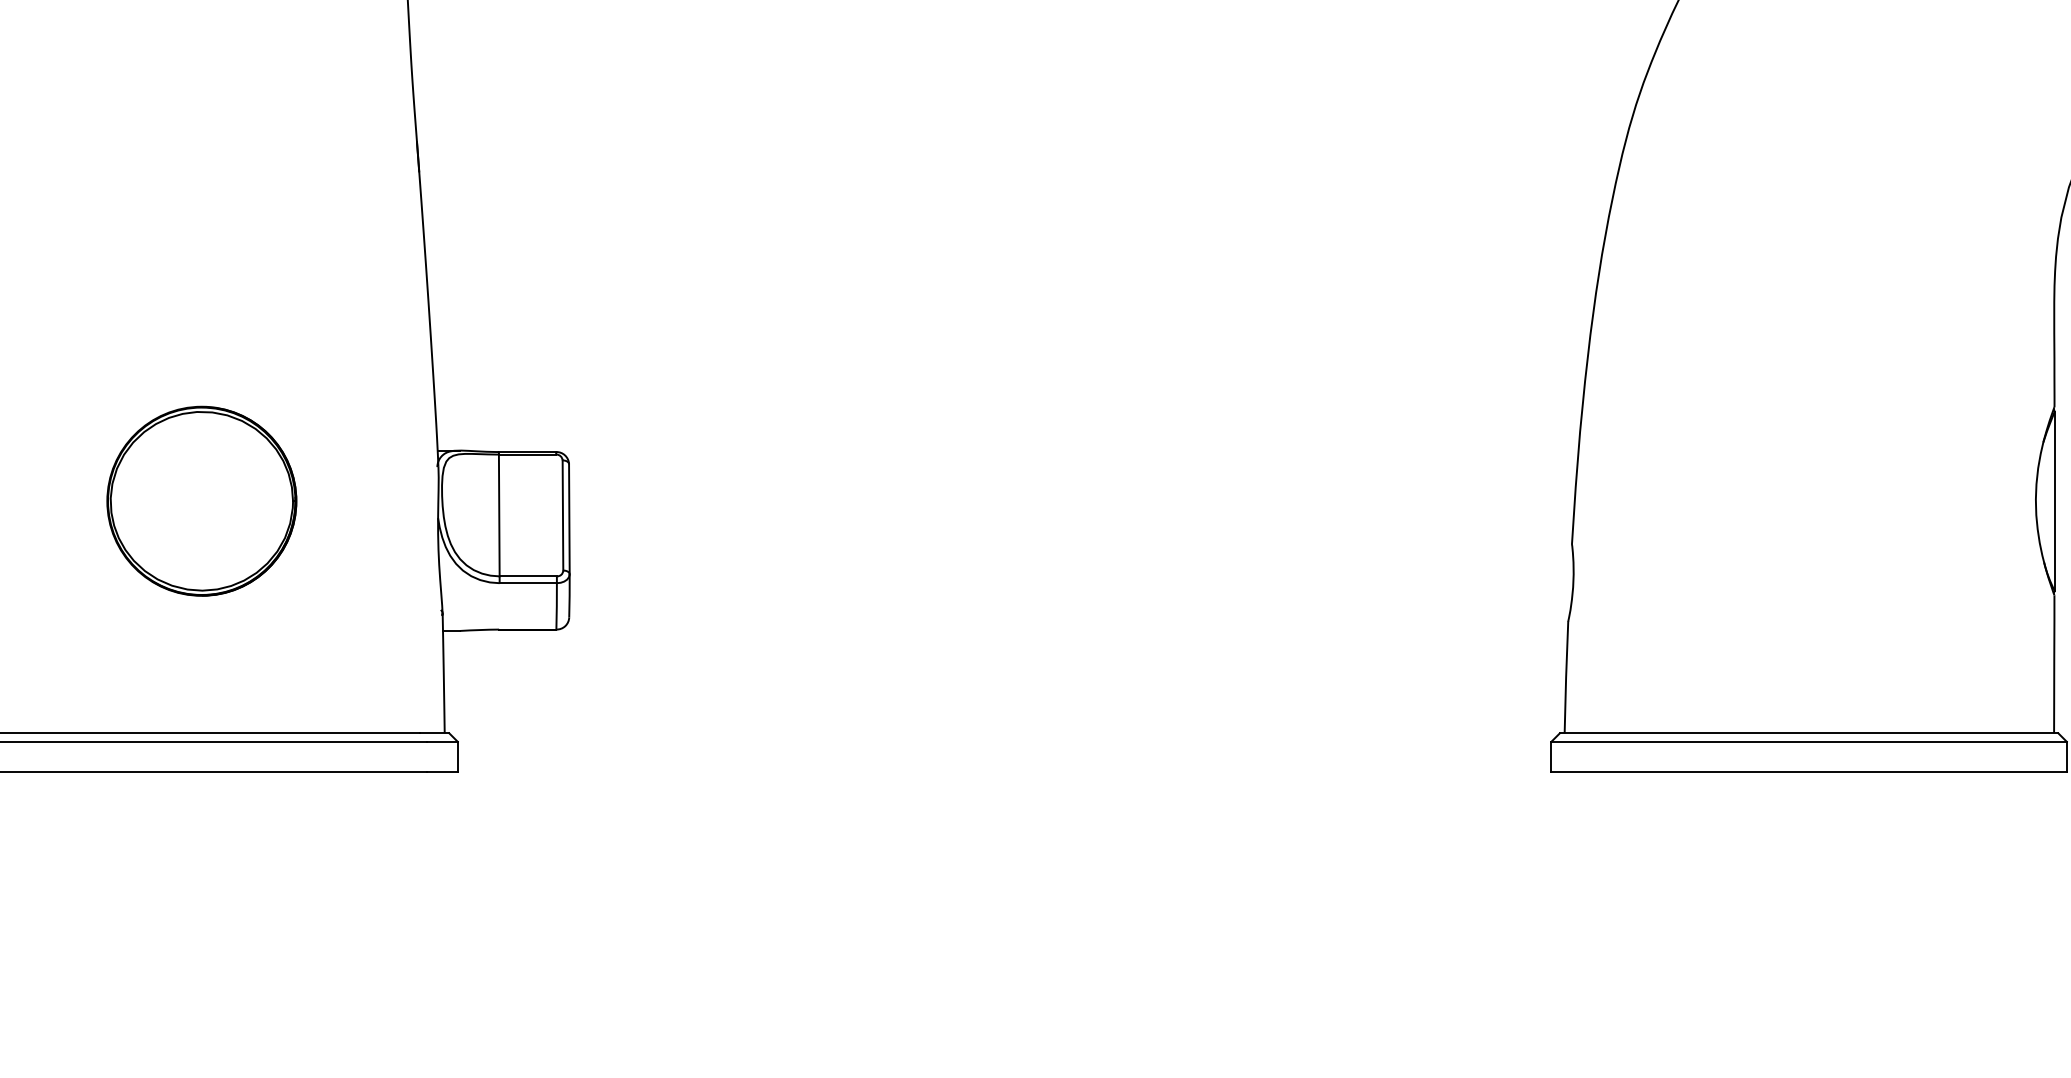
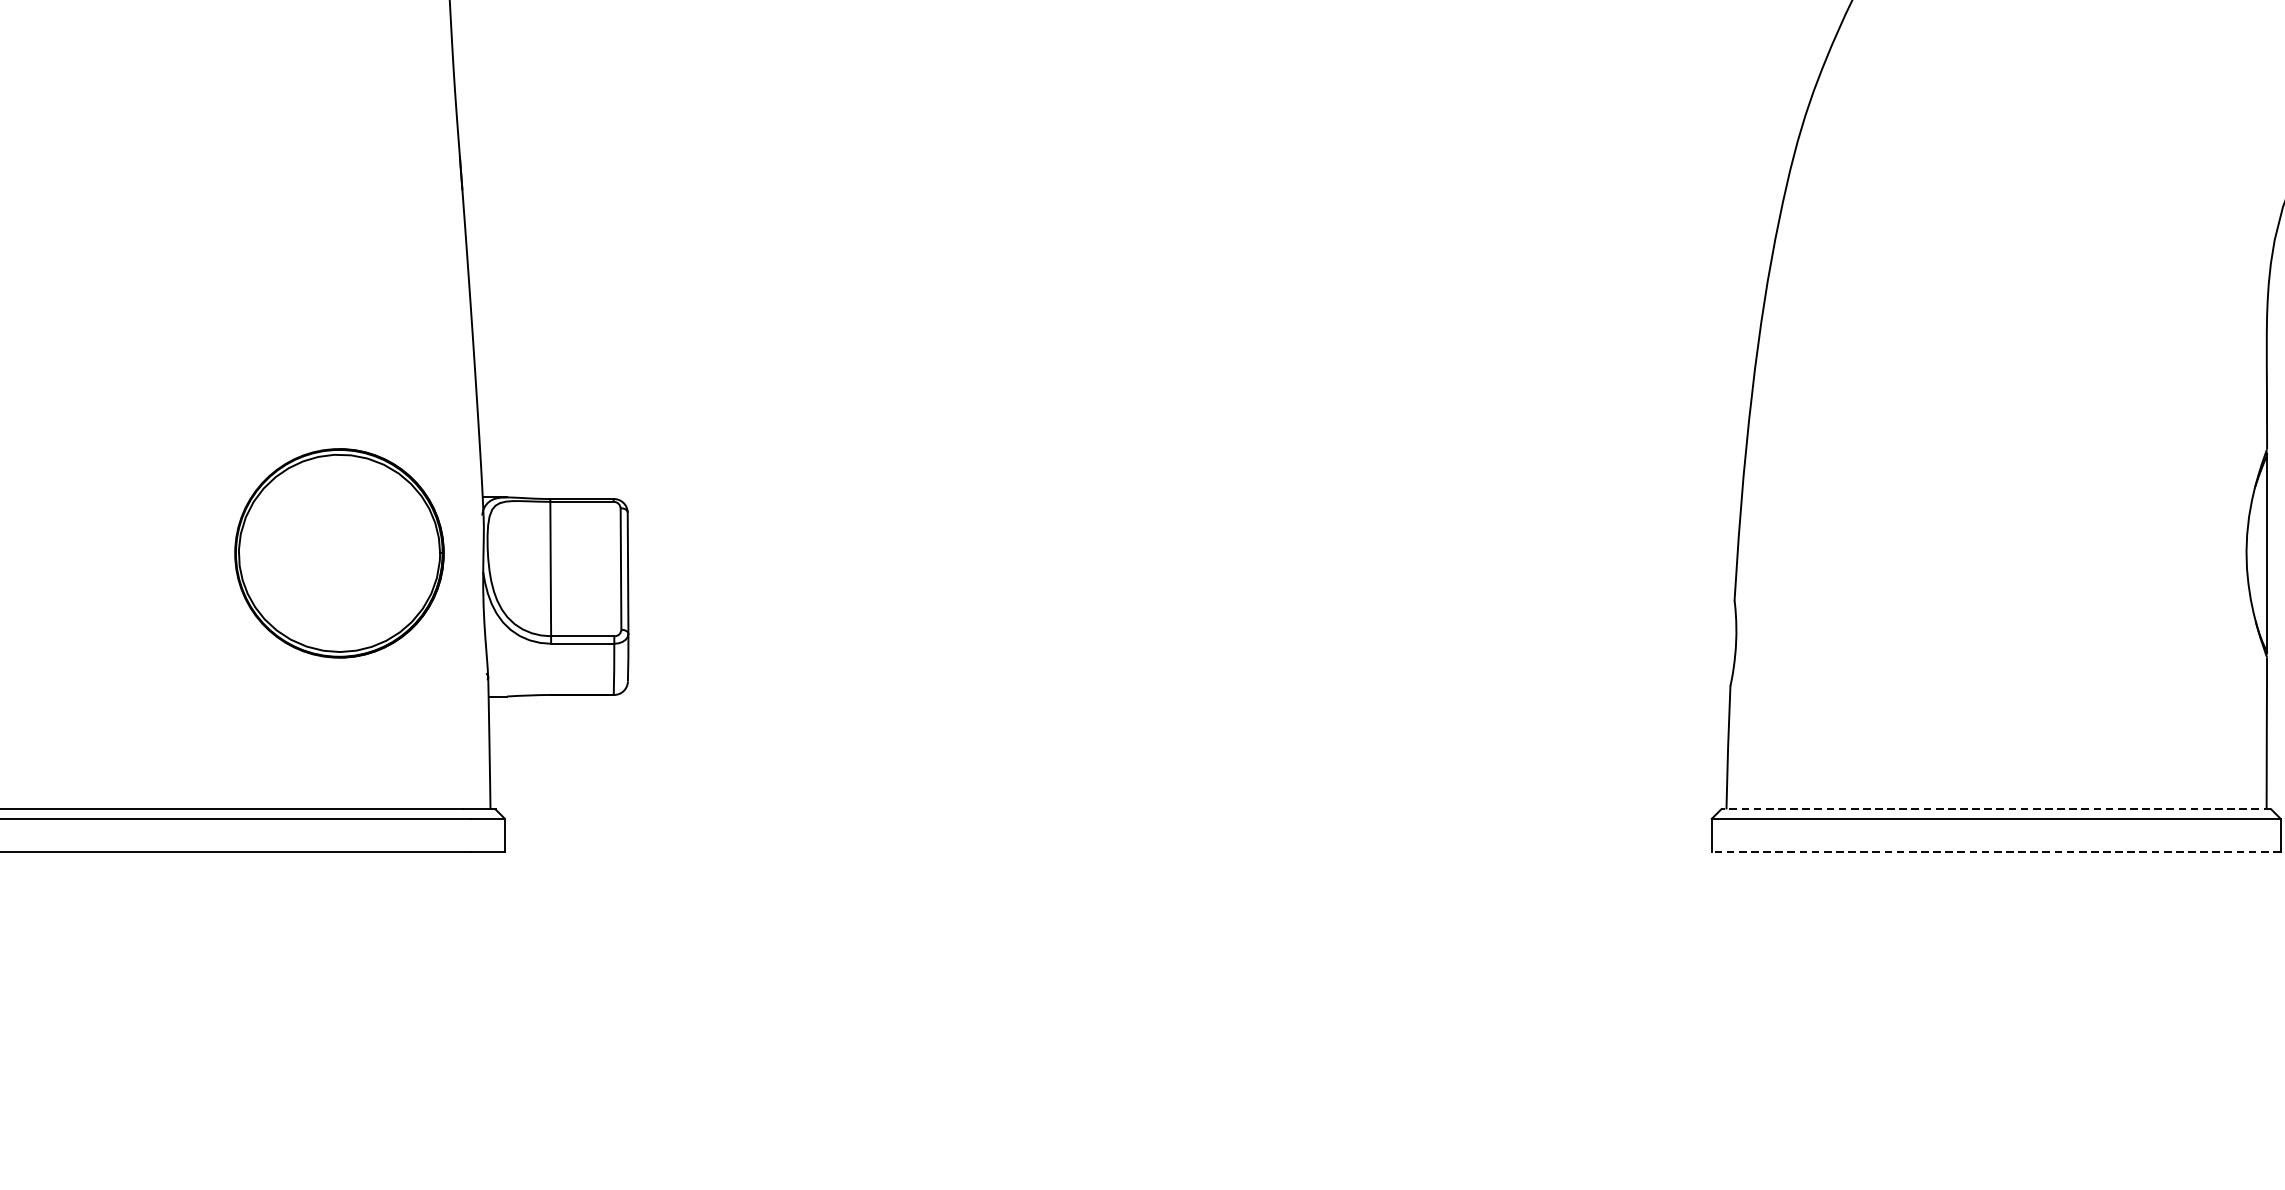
part: (201, 500) -> (339, 552), moved
line: (1808, 733) -> (1995, 809), solid -> dashed
line: (1809, 771) -> (1996, 851), solid -> dashed

